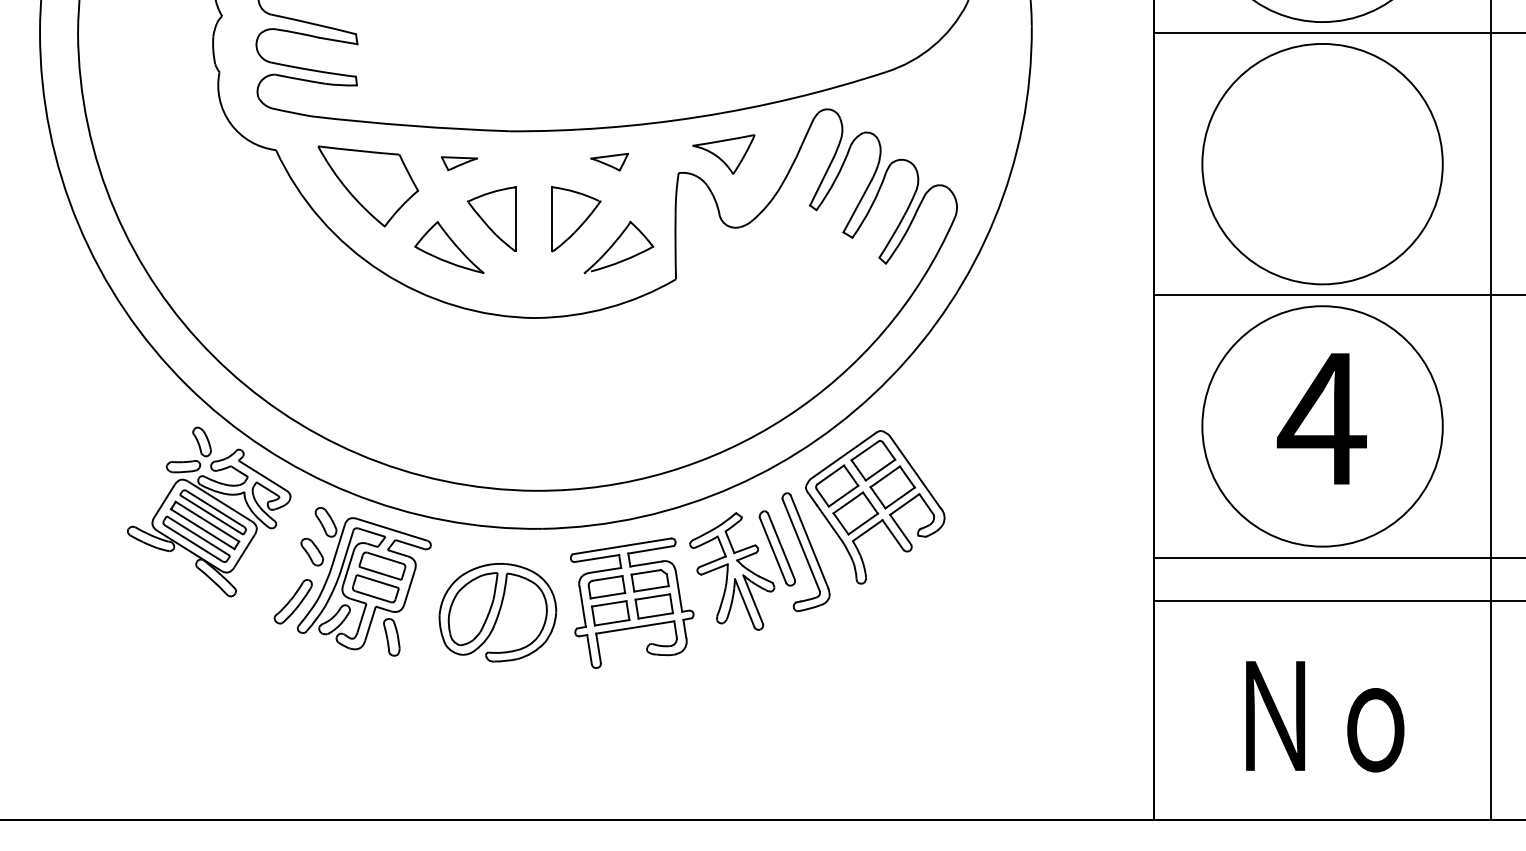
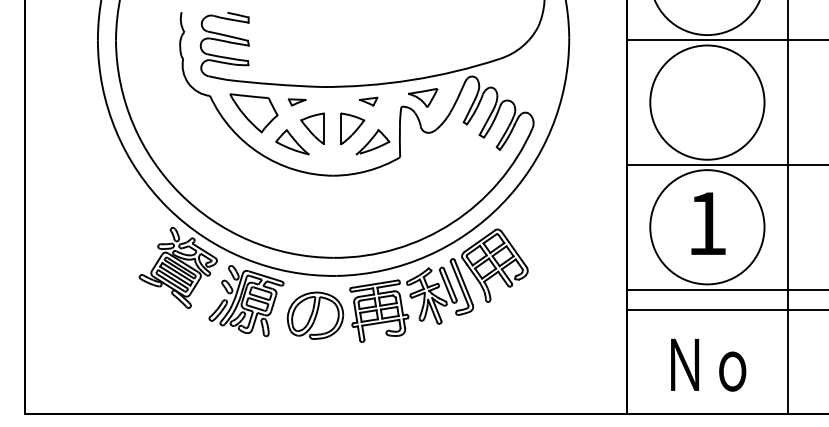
text: (1320, 418) -> (706, 223), 4 -> 1

